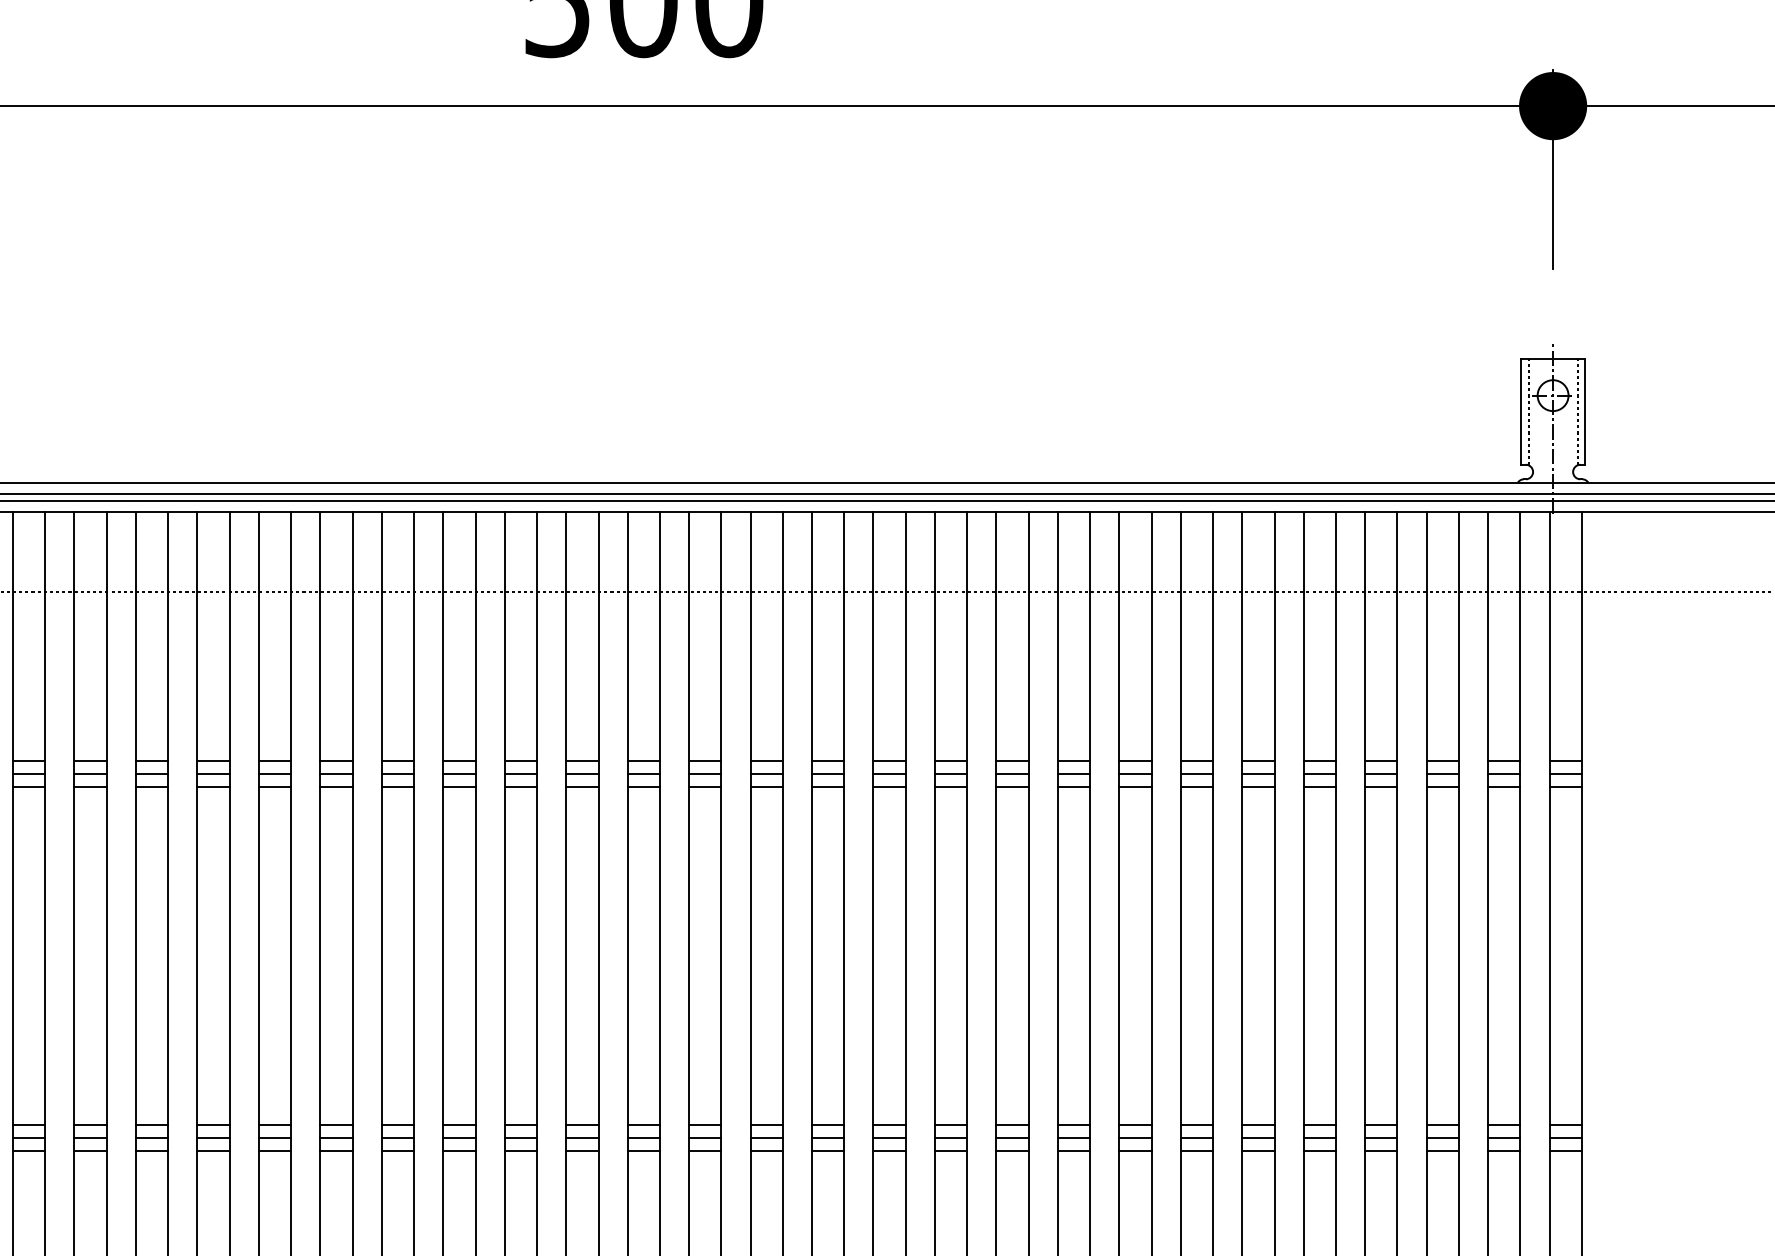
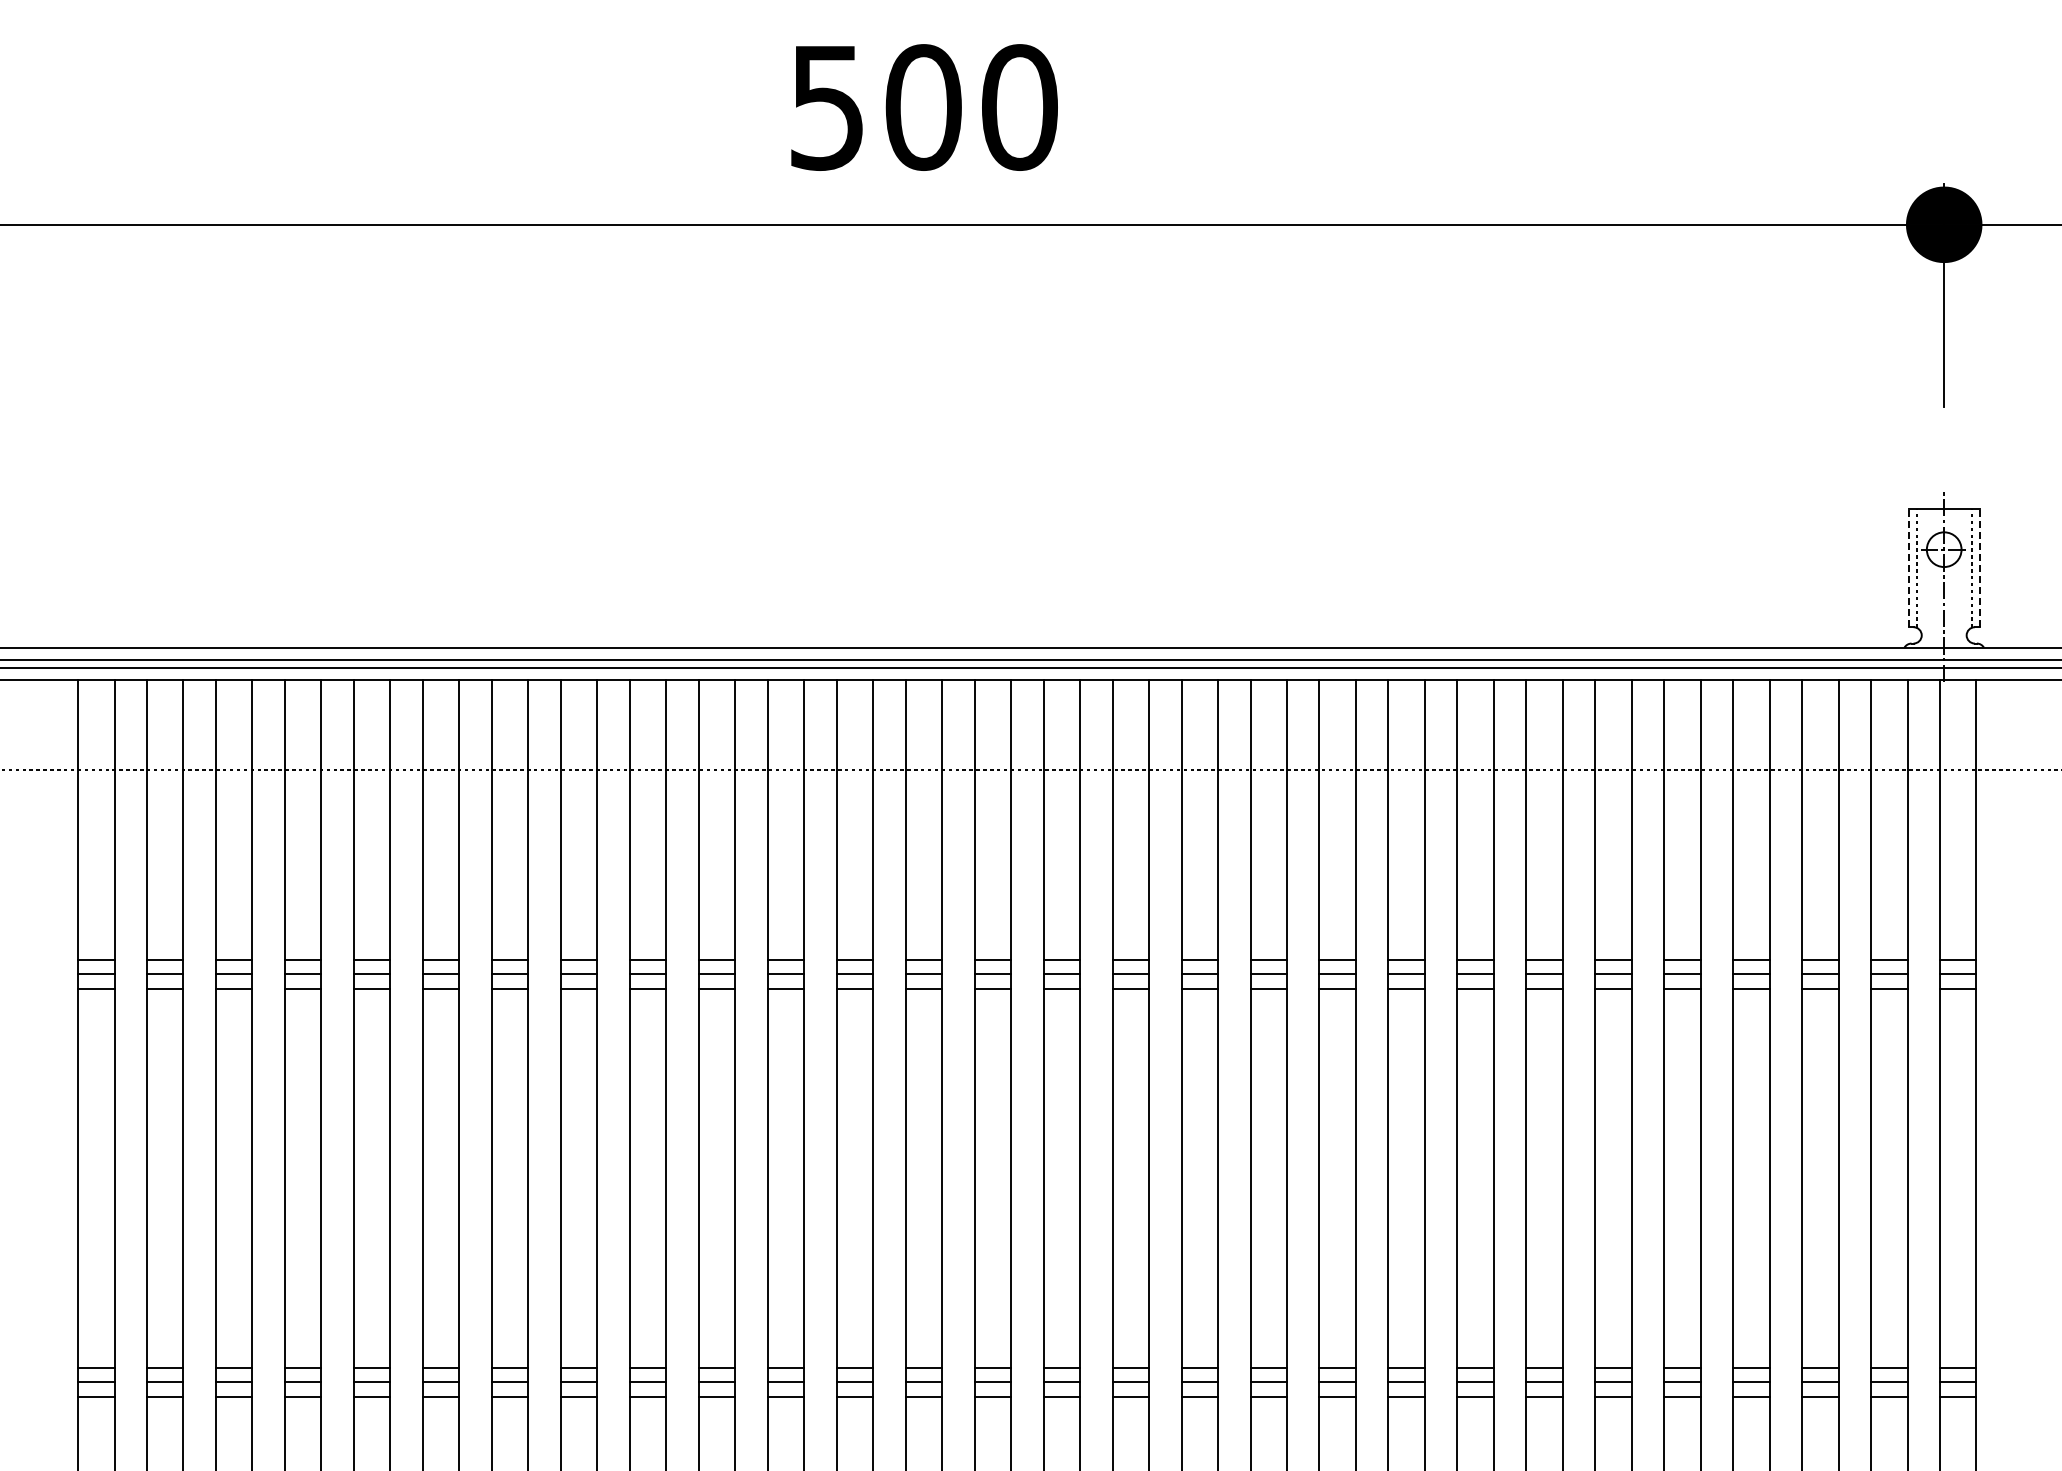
line: (1521, 411) -> (1908, 567), solid -> dashed
line: (1584, 411) -> (1979, 567), solid -> dashed

